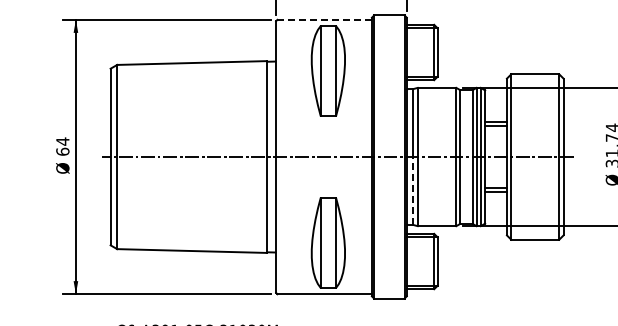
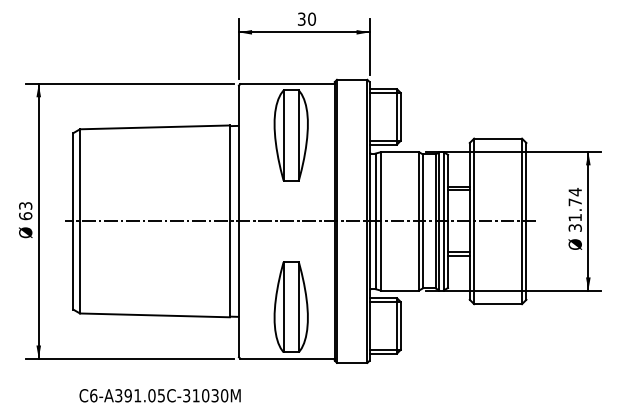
line: (324, 20) -> (287, 84), dashed -> solid
text: (62, 141) -> (25, 205), 64 -> 63
line: (412, 191) -> (375, 255), dashed -> solid

